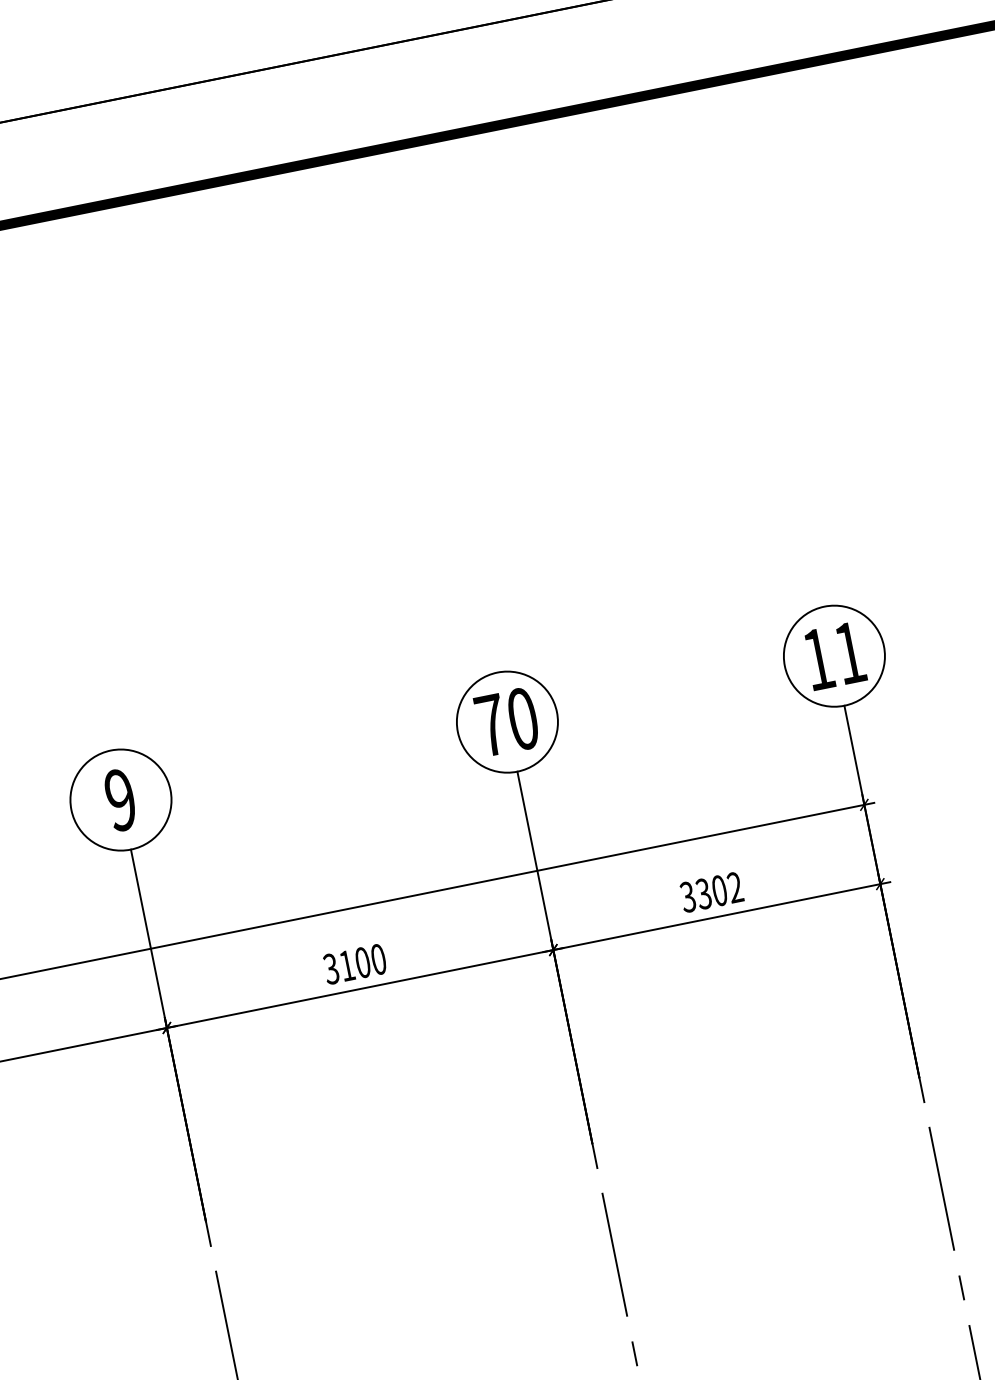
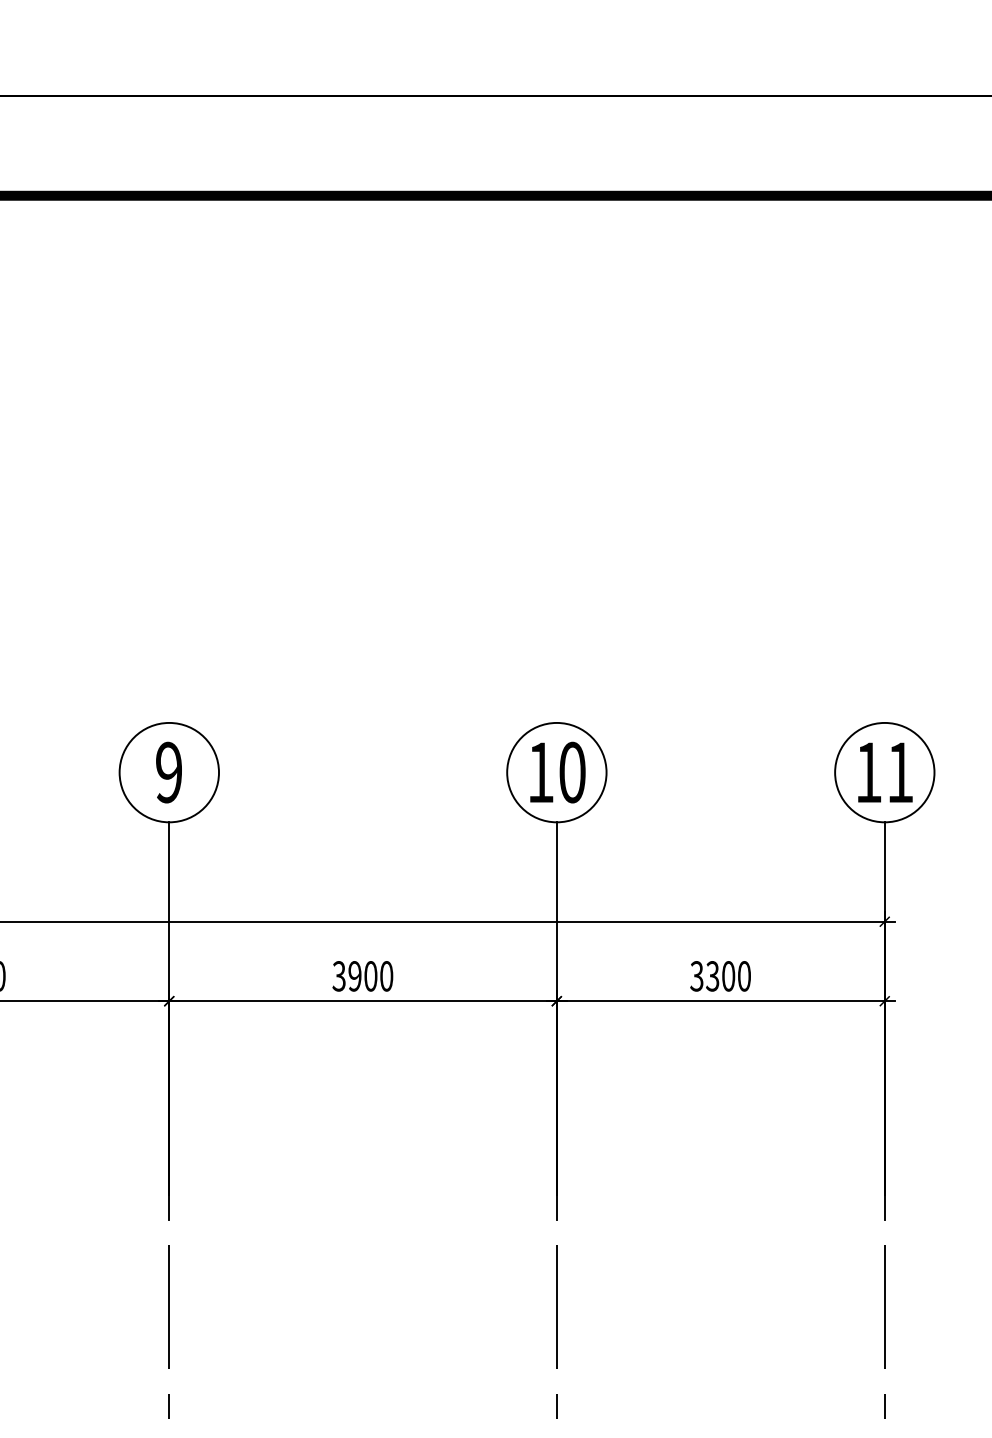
text: (492, 725) -> (541, 772), 70 -> 10
text: (734, 887) -> (743, 976), 3302 -> 3300
text: (346, 966) -> (354, 976), 3100 -> 3900

